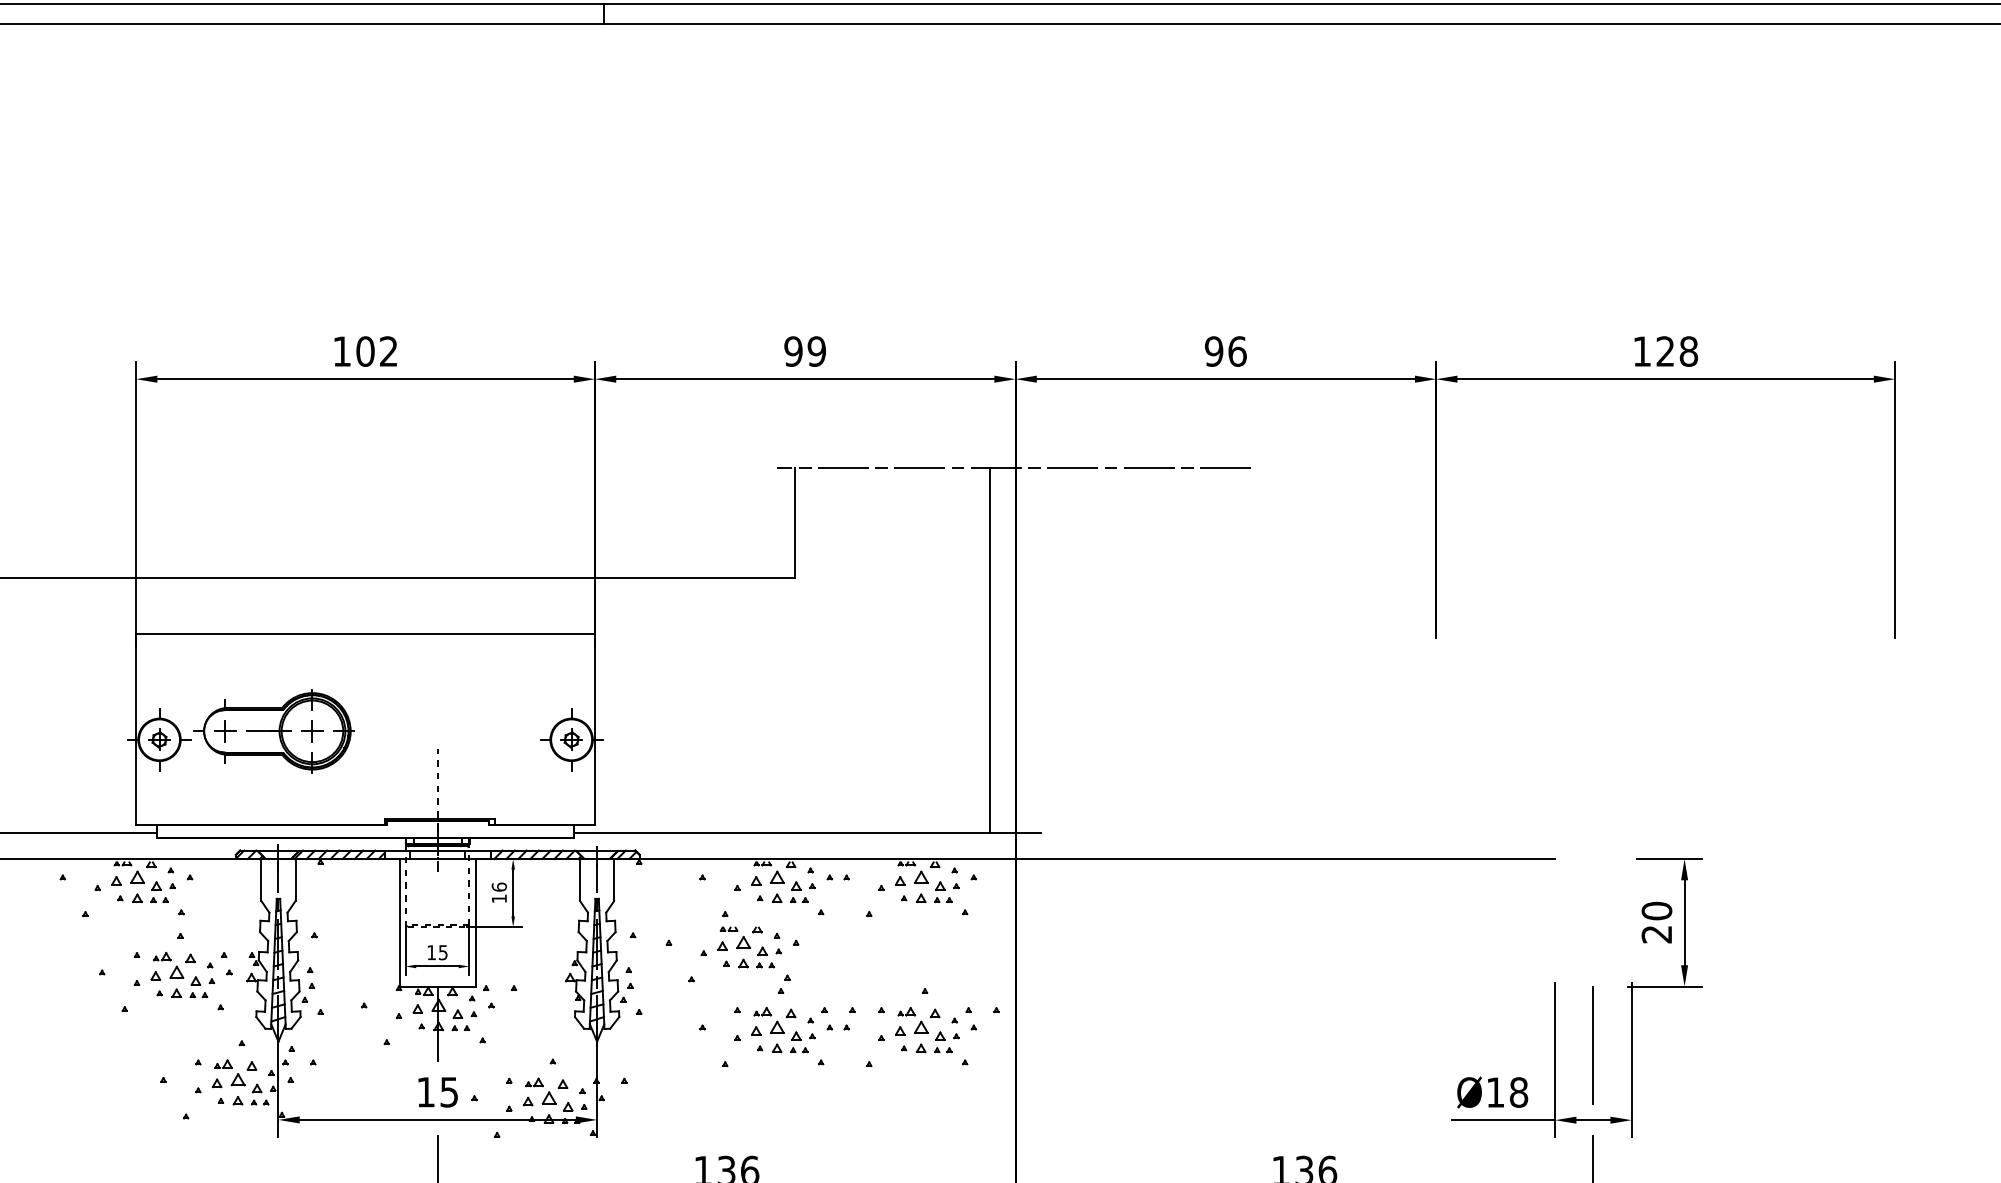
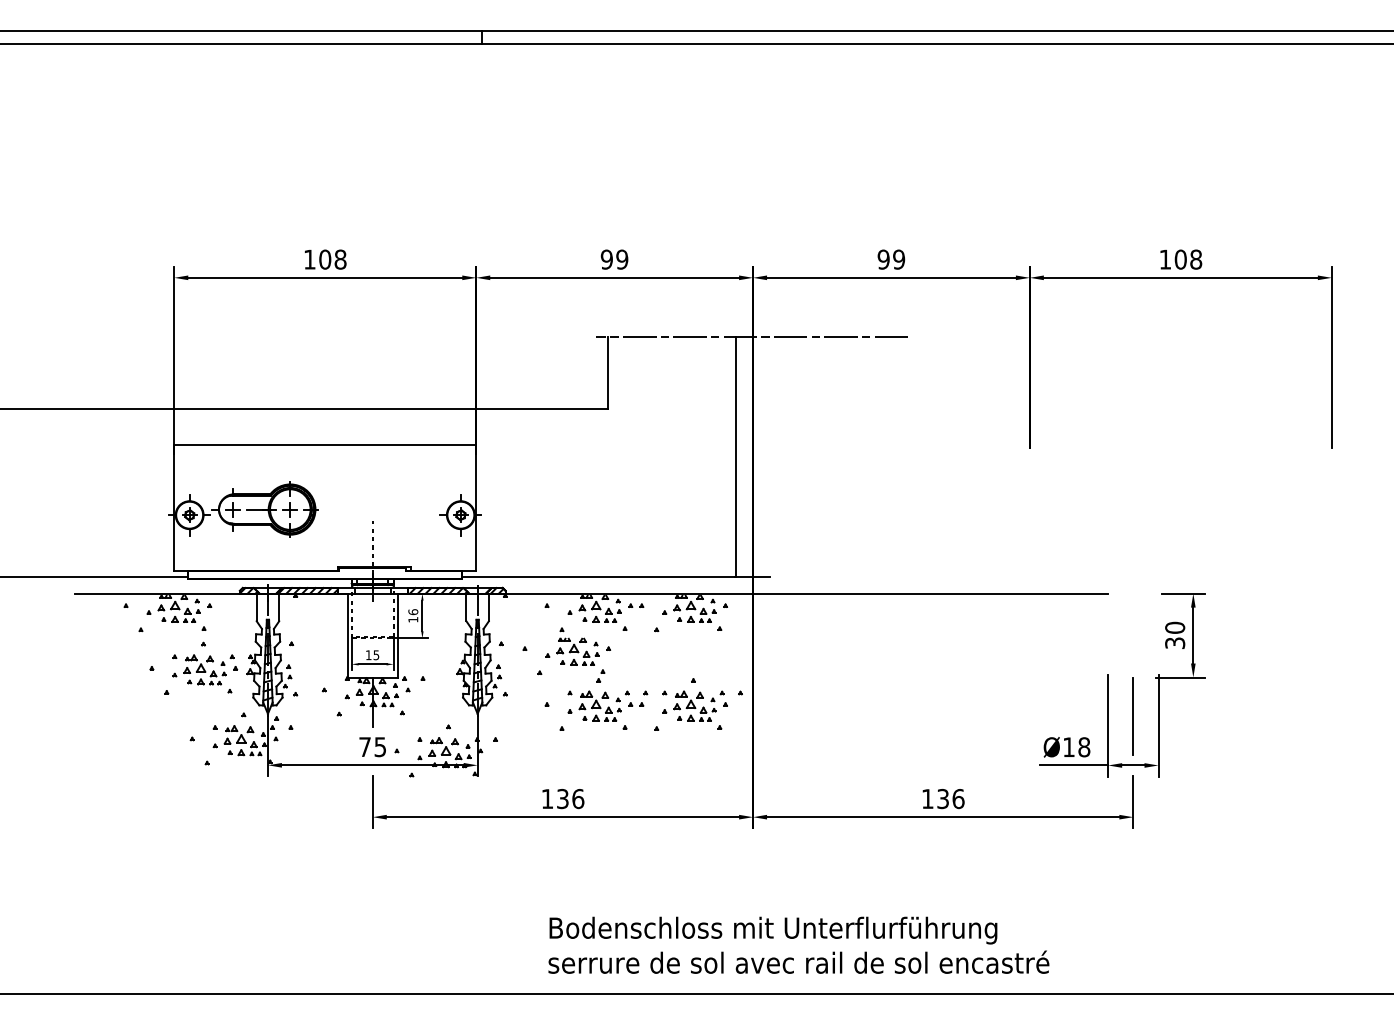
text: (388, 351) -> (340, 259), 102 -> 108
text: (1238, 351) -> (899, 259), 96 -> 99
text: (1665, 351) -> (1180, 259), 128 -> 108
text: (1657, 934) -> (1175, 643), 20 -> 30
text: (425, 1091) -> (364, 746), 15 -> 75

